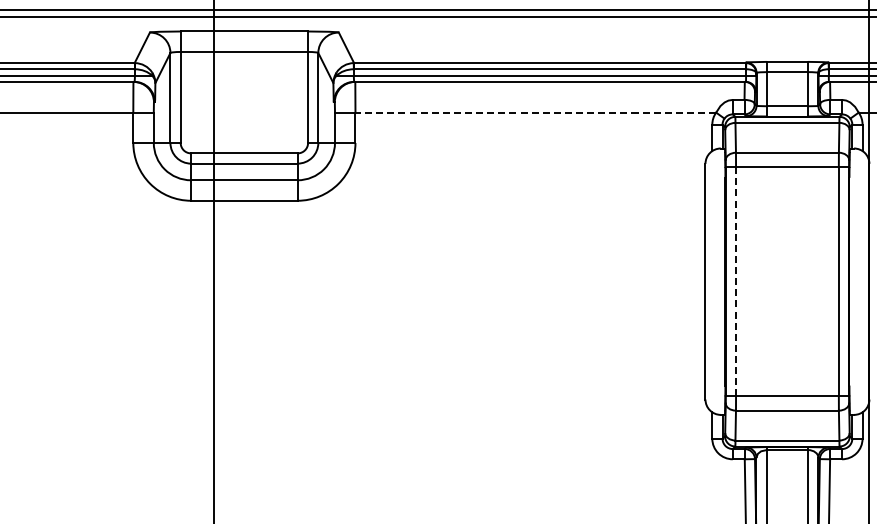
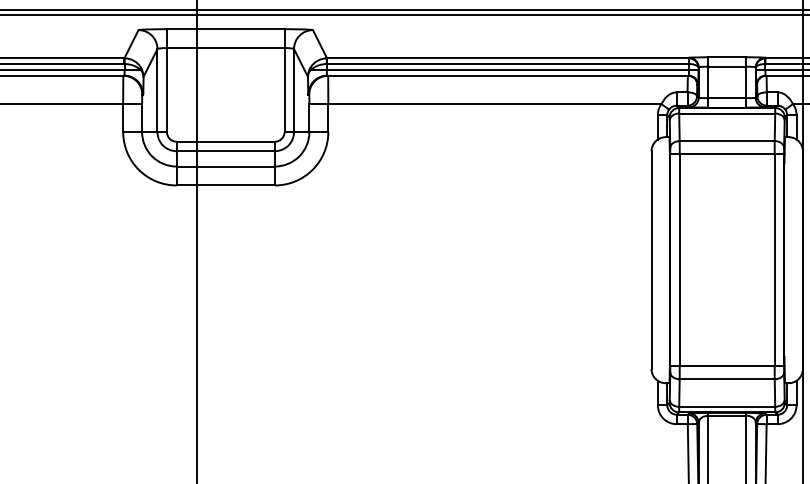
line: (535, 112) -> (494, 103), dashed -> solid
line: (736, 282) -> (680, 260), dashed -> solid

